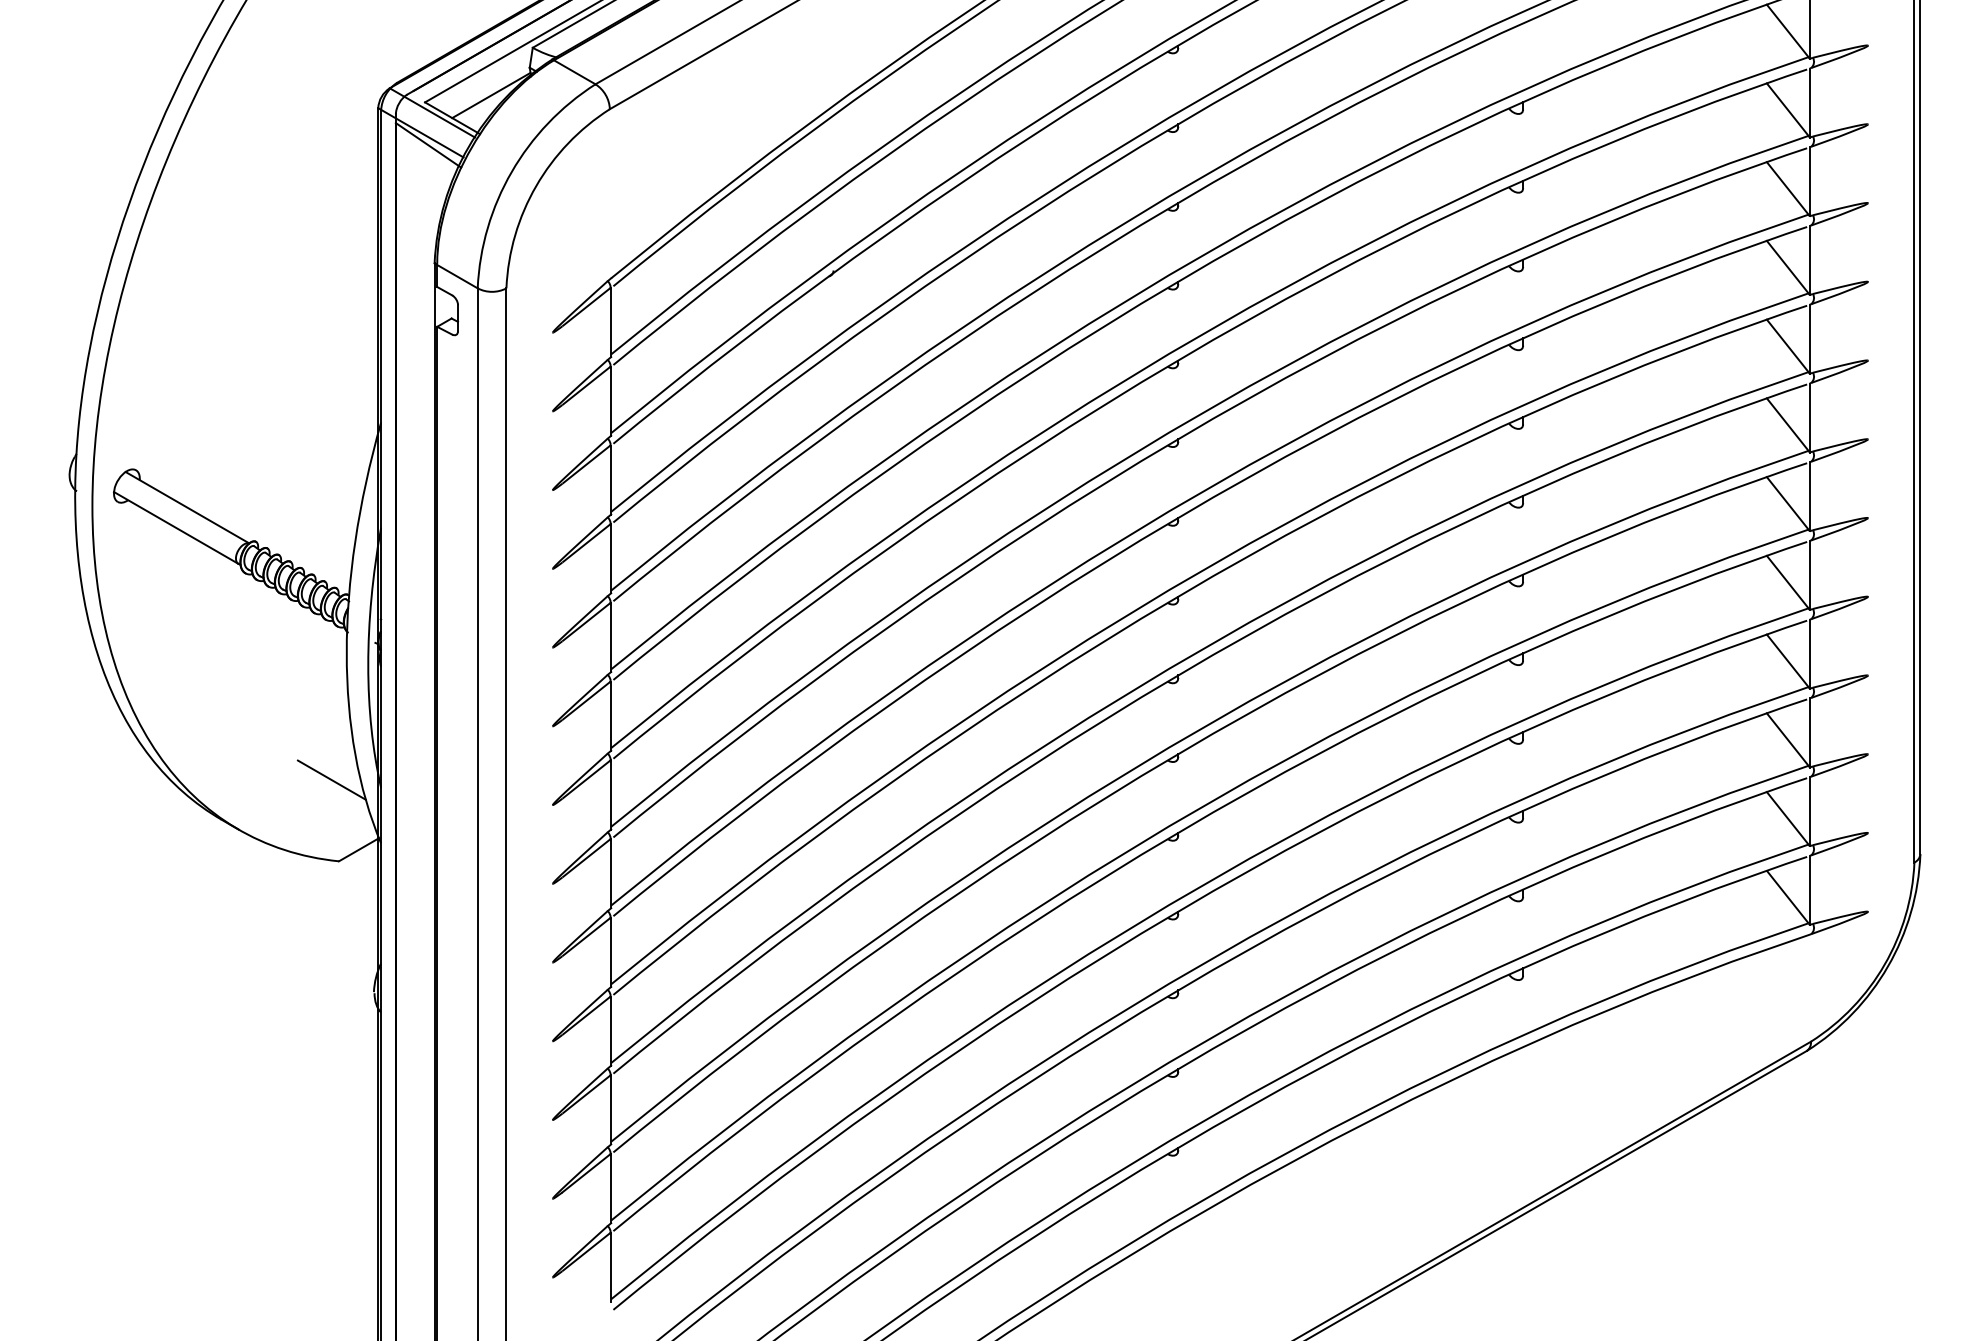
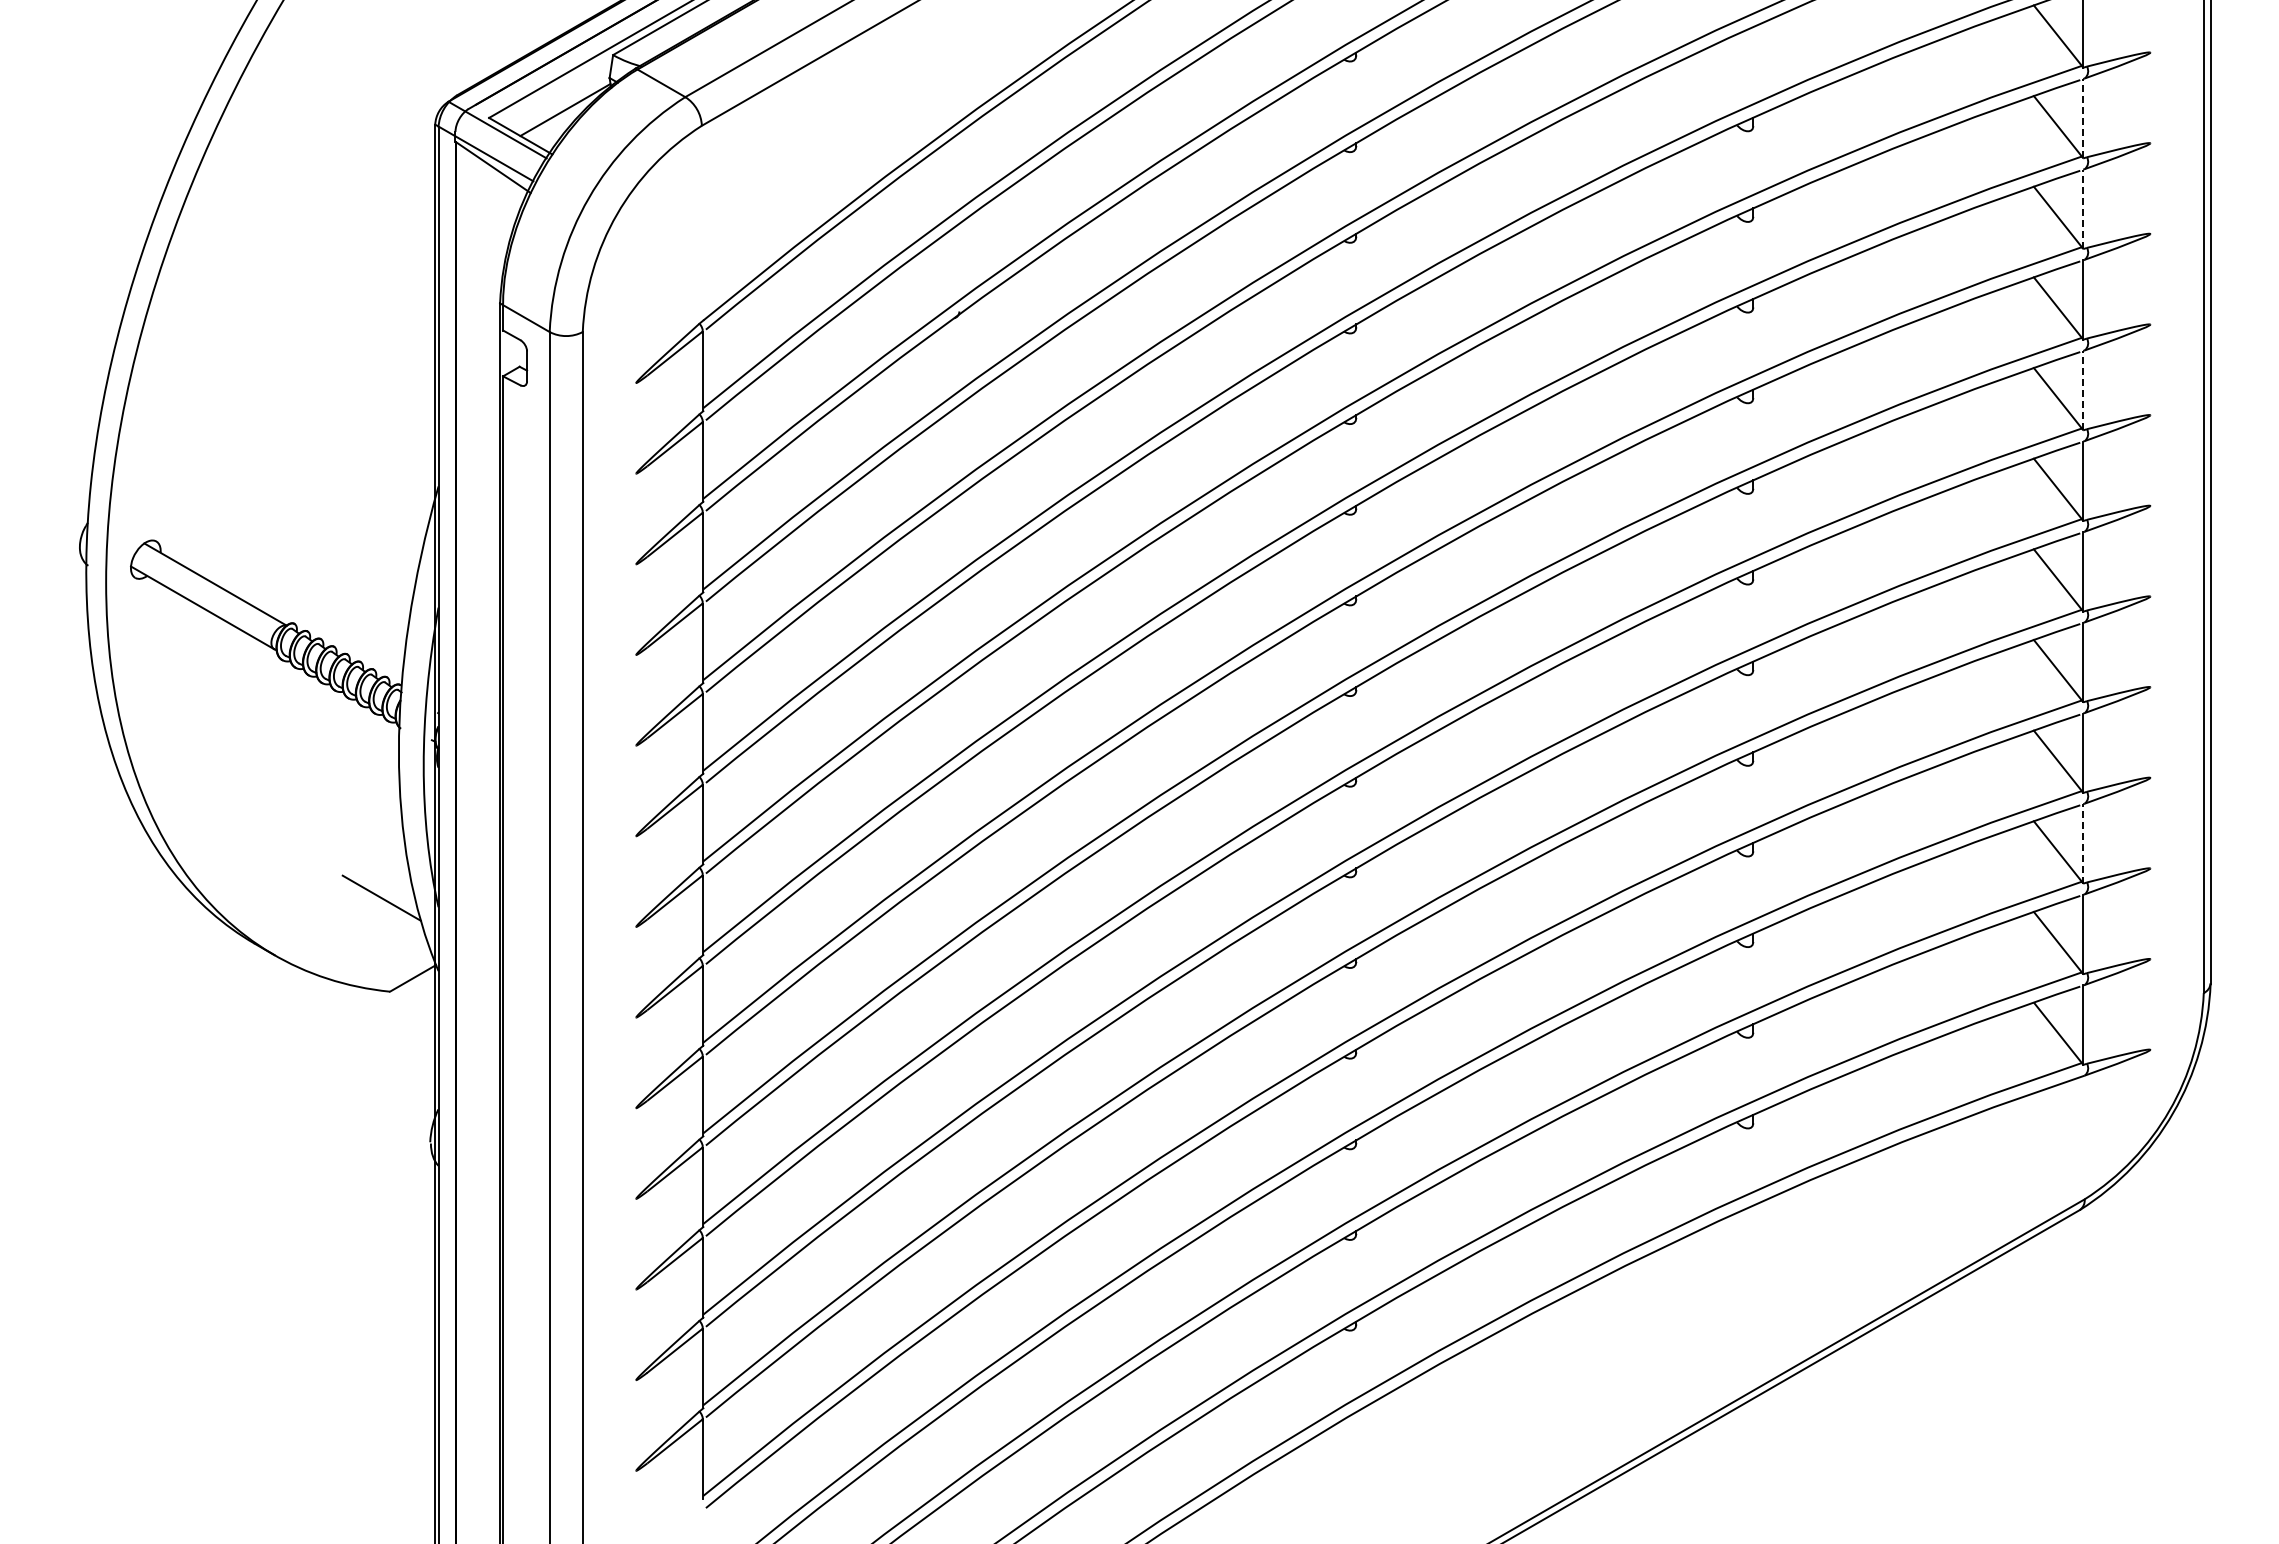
line: (1809, 102) -> (2083, 118), solid -> dashed
line: (1809, 181) -> (2083, 209), solid -> dashed
line: (1809, 339) -> (2083, 390), solid -> dashed
line: (1809, 732) -> (2083, 843), solid -> dashed

